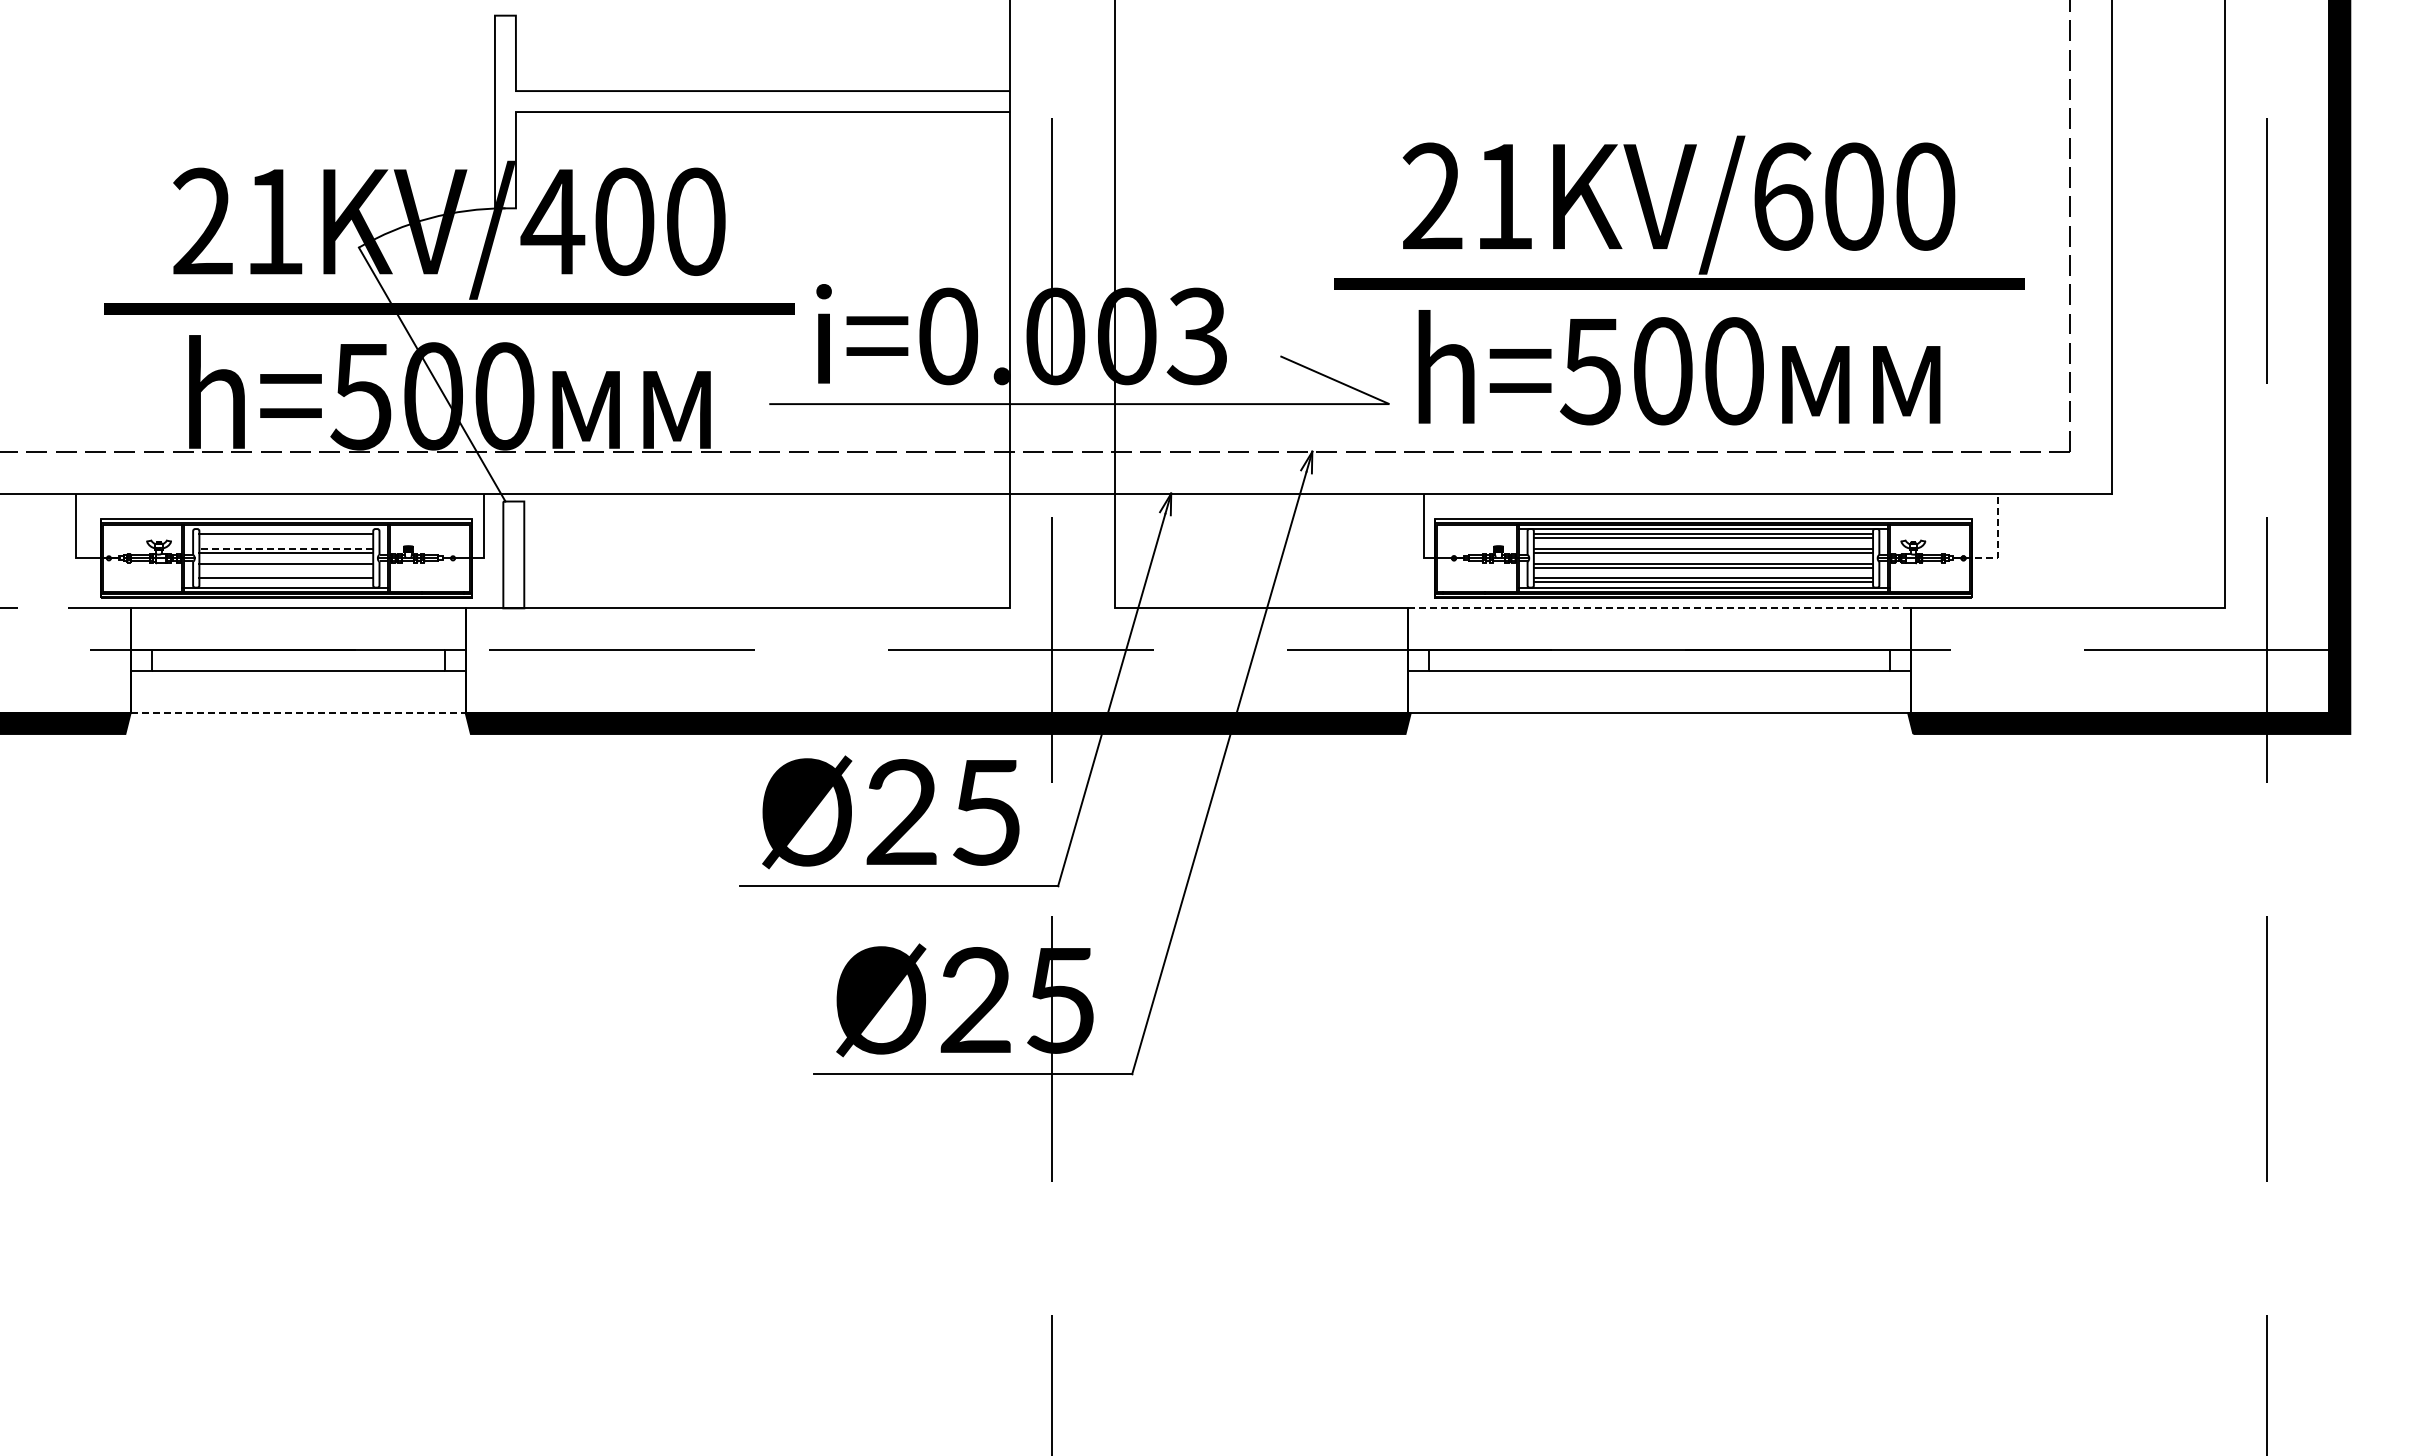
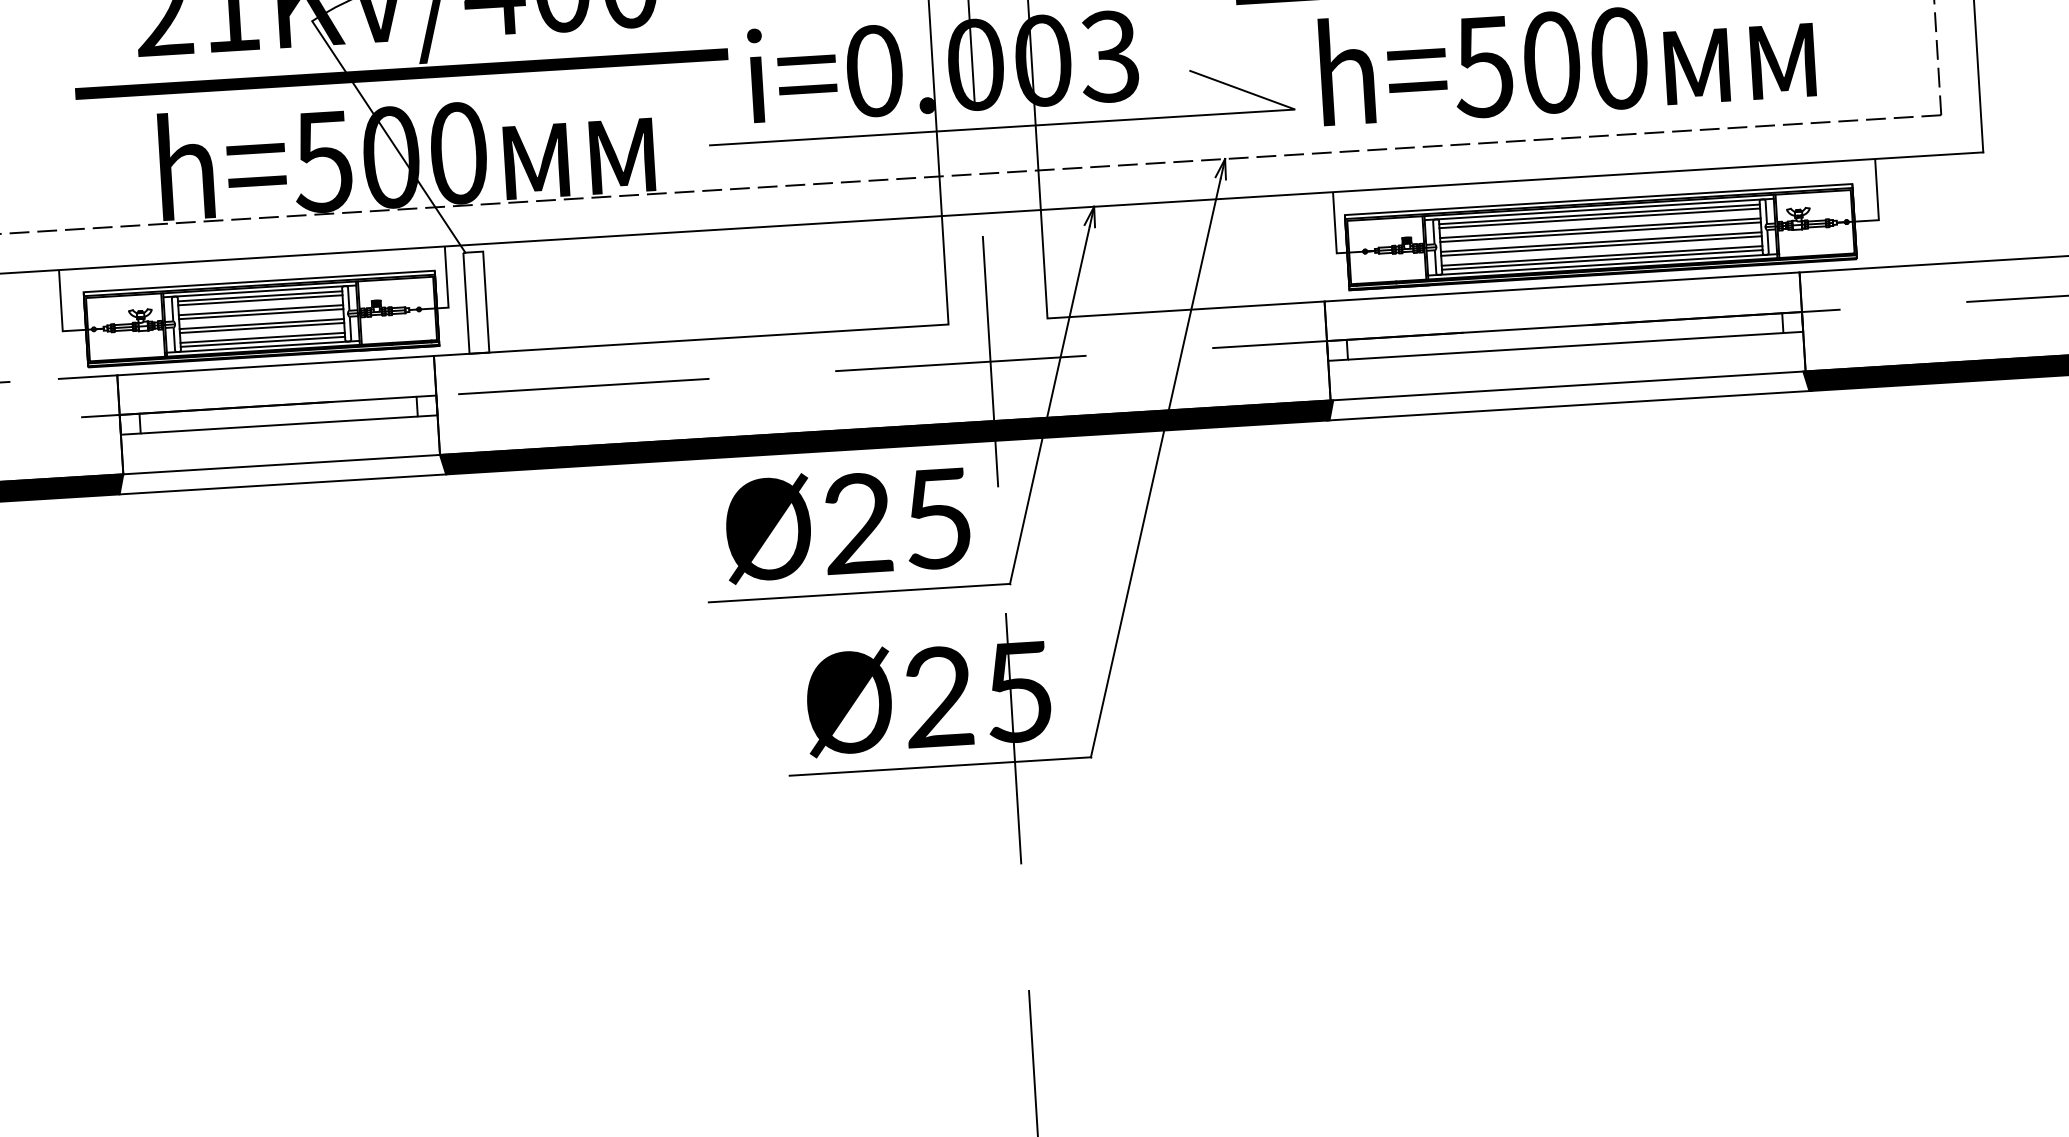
line: (286, 529) -> (260, 291), added
line: (286, 538) -> (260, 300), added
line: (1997, 543) -> (1877, 206), dashed -> solid
line: (286, 548) -> (261, 309), dashed -> solid
line: (286, 567) -> (262, 327), added
line: (286, 582) -> (263, 341), added
line: (1659, 608) -> (1562, 287), dashed -> solid
line: (298, 713) -> (282, 465), dashed -> solid
line: (297, 733) -> (282, 483), added
line: (1658, 733) -> (1568, 405), added

